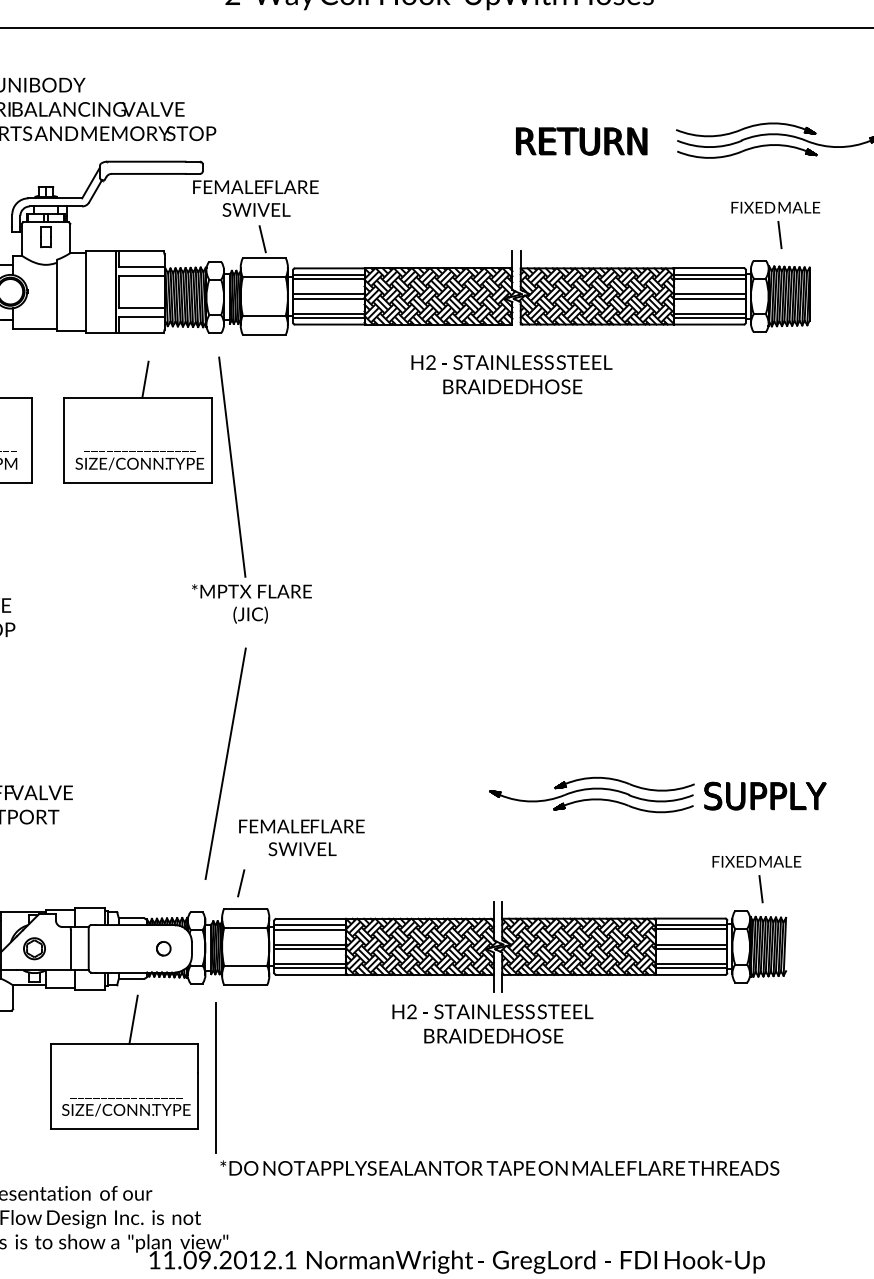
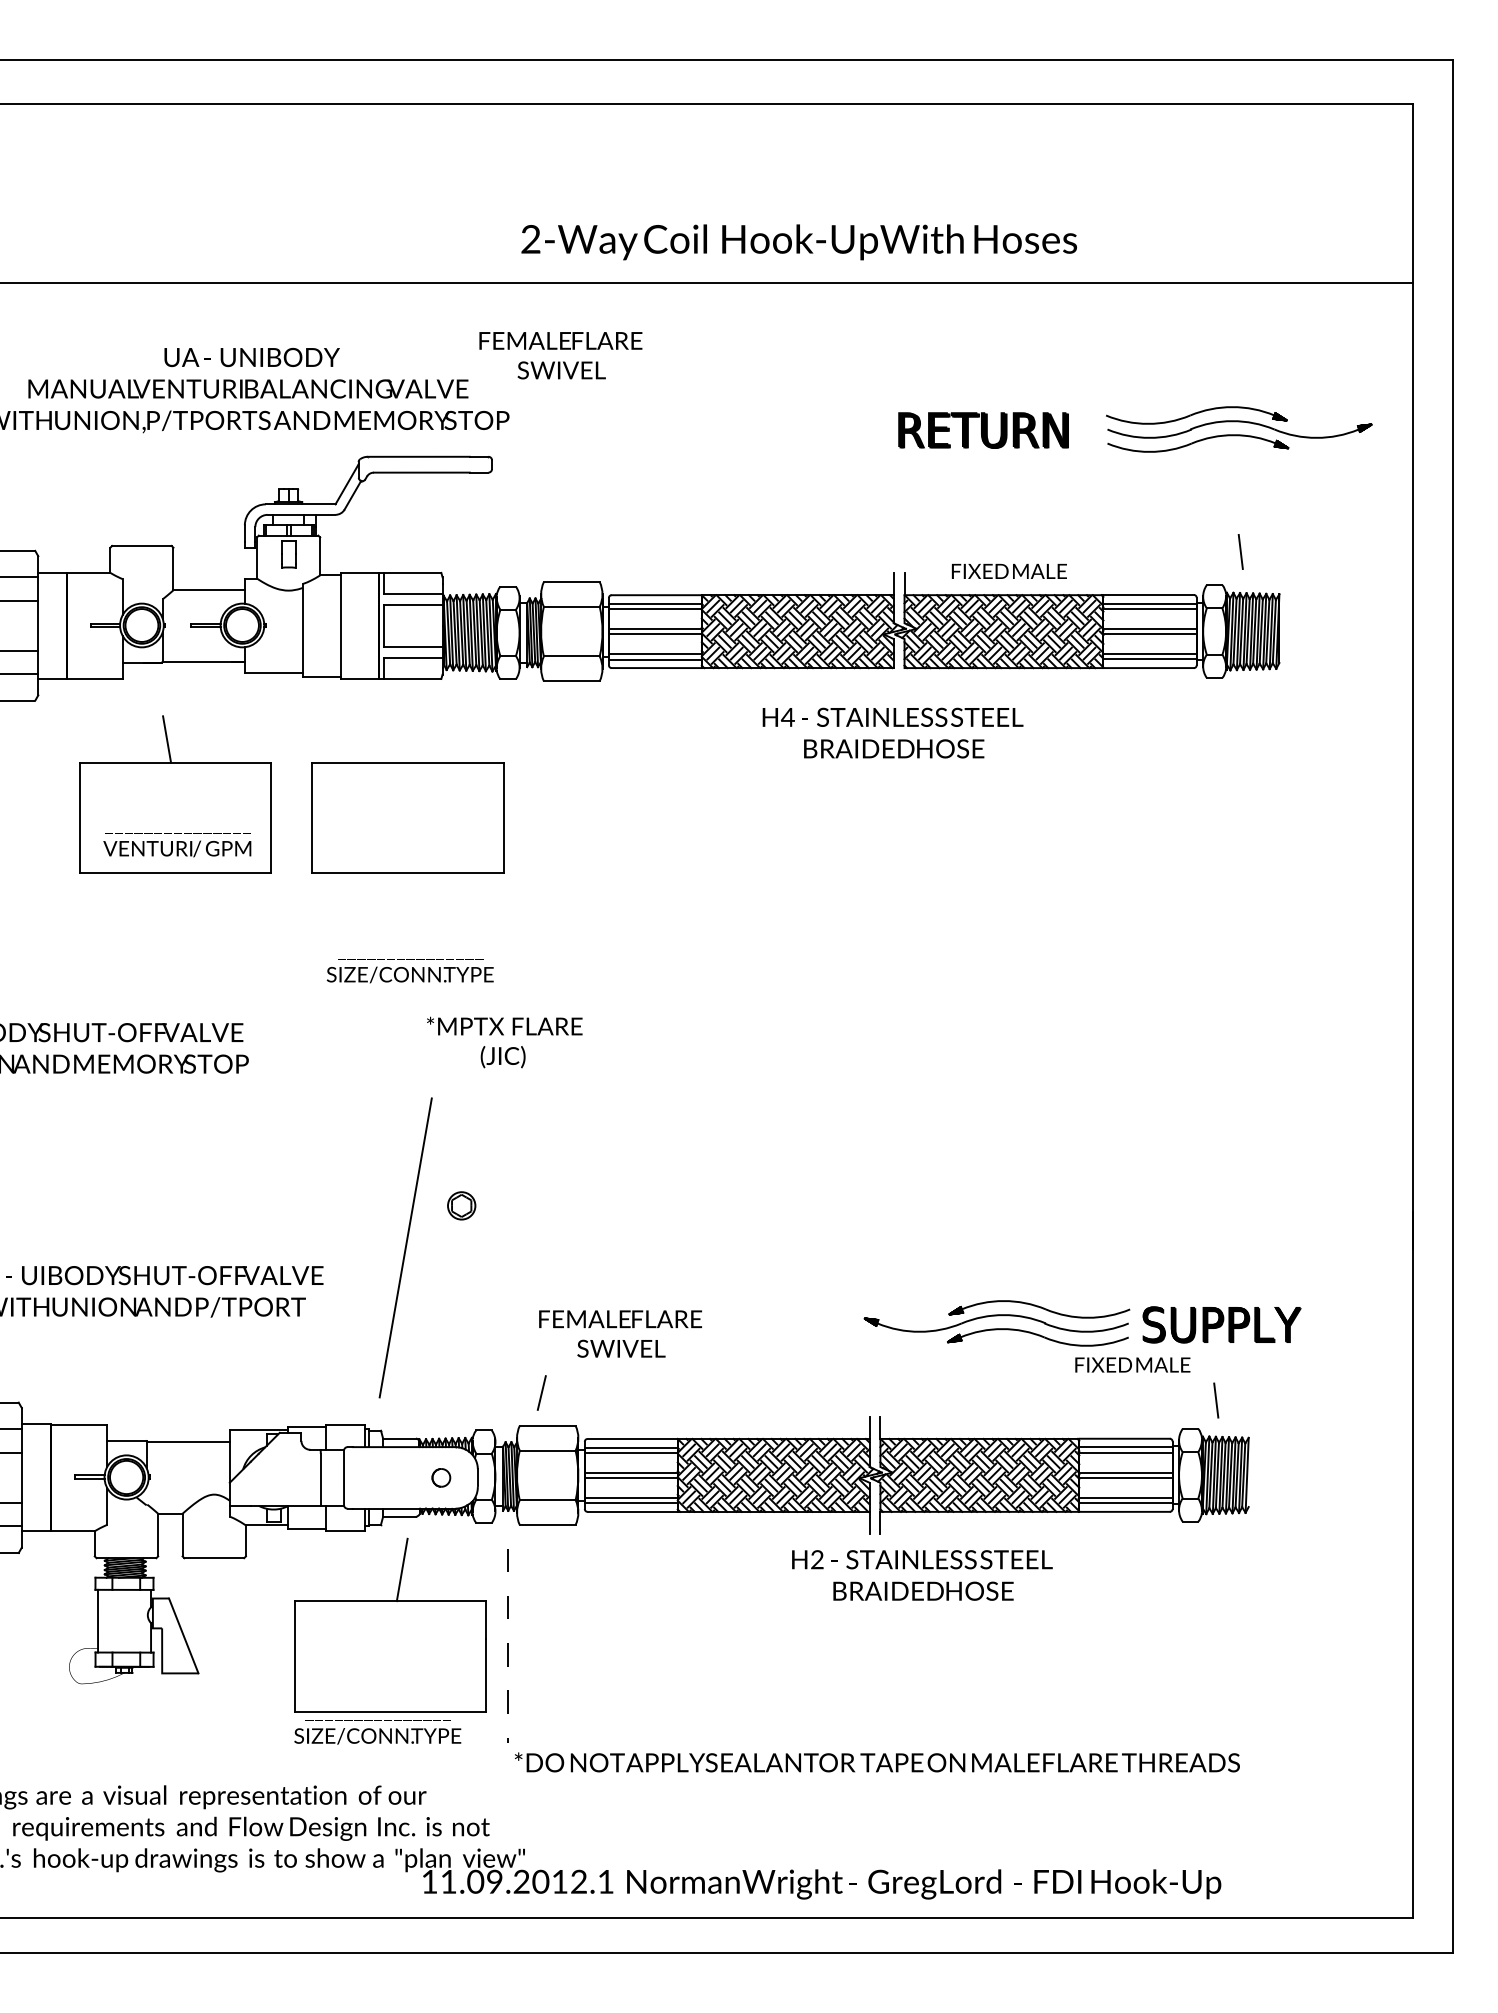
text: (255, 198) -> (560, 355), moved
text: (775, 207) -> (1009, 571), moved
line: (262, 239) -> (569, 557), removed
text: (430, 361) -> (787, 716), H2 -> H4
line: (145, 379) -> (417, 739), removed
text: (139, 461) -> (409, 971), moved
line: (232, 466) -> (530, 852), removed
text: (251, 603) -> (504, 1042), moved
line: (225, 763) -> (405, 1247), moved
part: (657, 795) -> (1082, 1323), moved
text: (756, 861) -> (1132, 1364), moved
part: (34, 948) -> (461, 1205), moved
text: (492, 1023) -> (922, 1575), moved
line: (215, 1078) -> (508, 1646), solid -> dashed
text: (126, 1107) -> (377, 1732), moved

